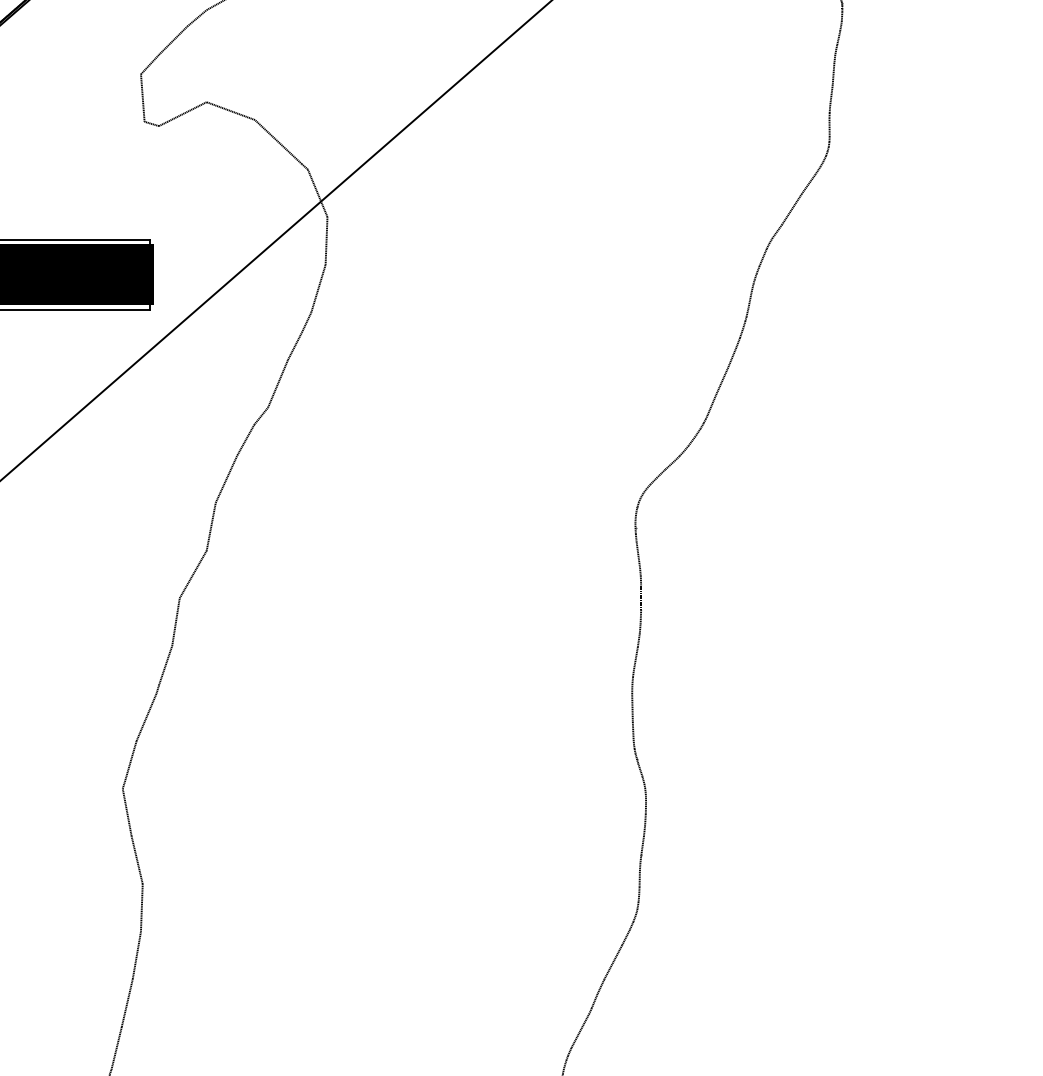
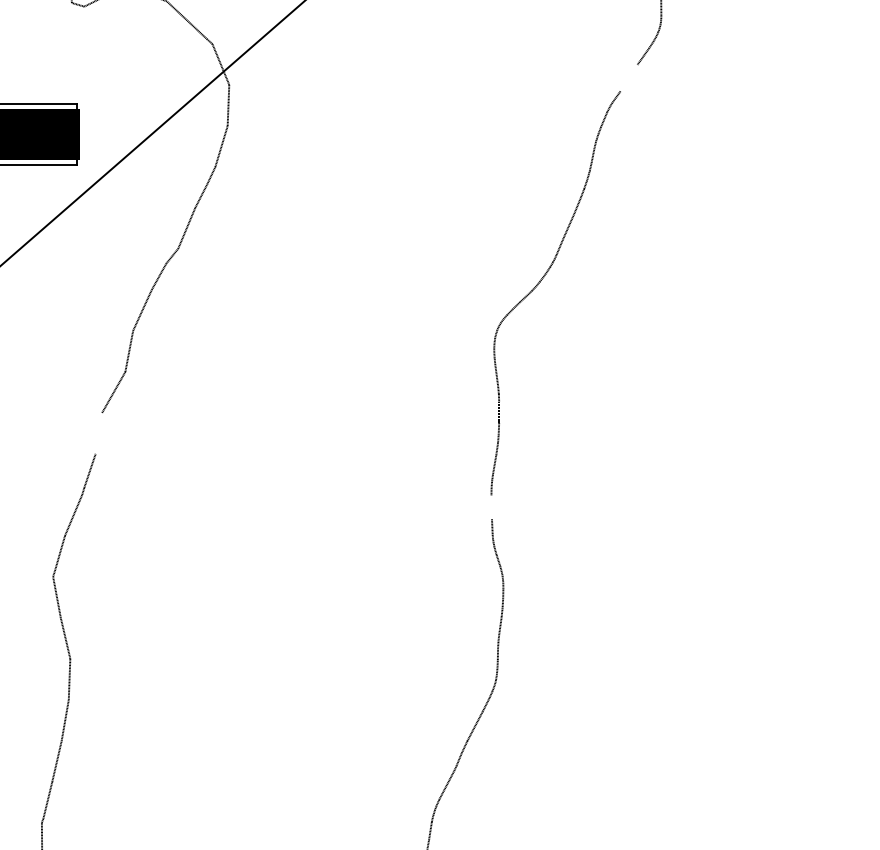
line: (791, 208) -> (628, 77), removed
line: (175, 621) -> (98, 432), removed
line: (632, 707) -> (491, 506), removed

